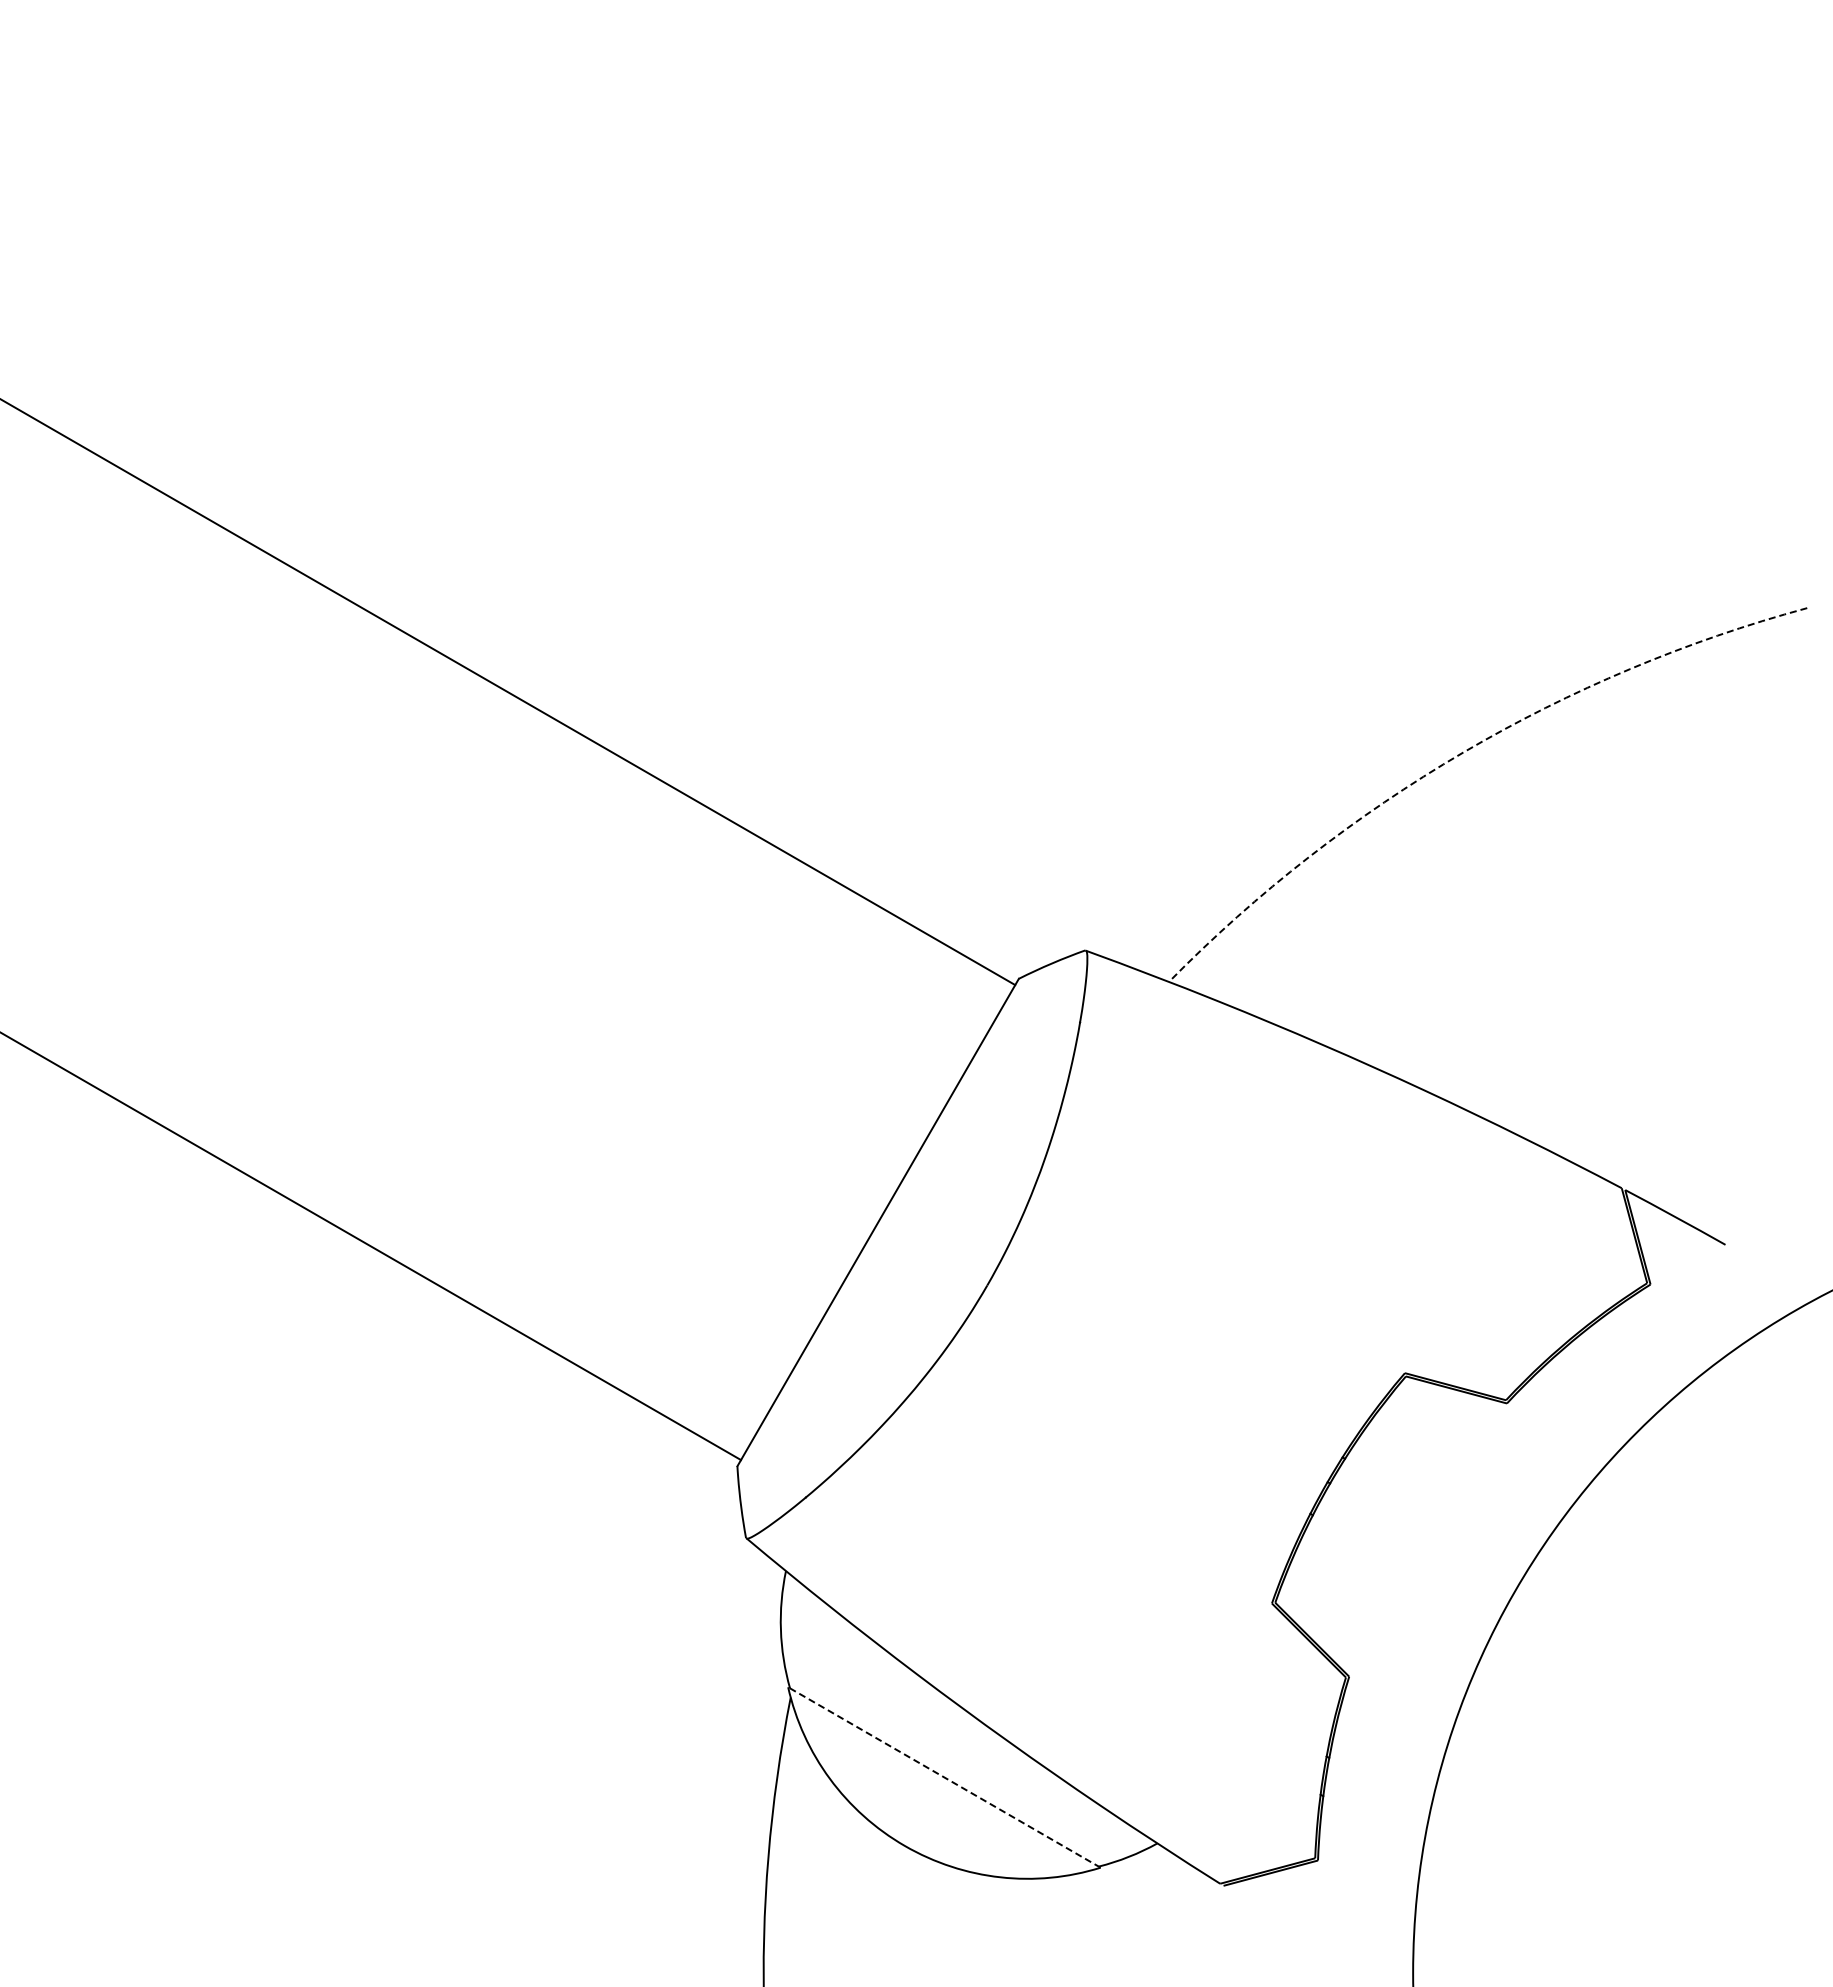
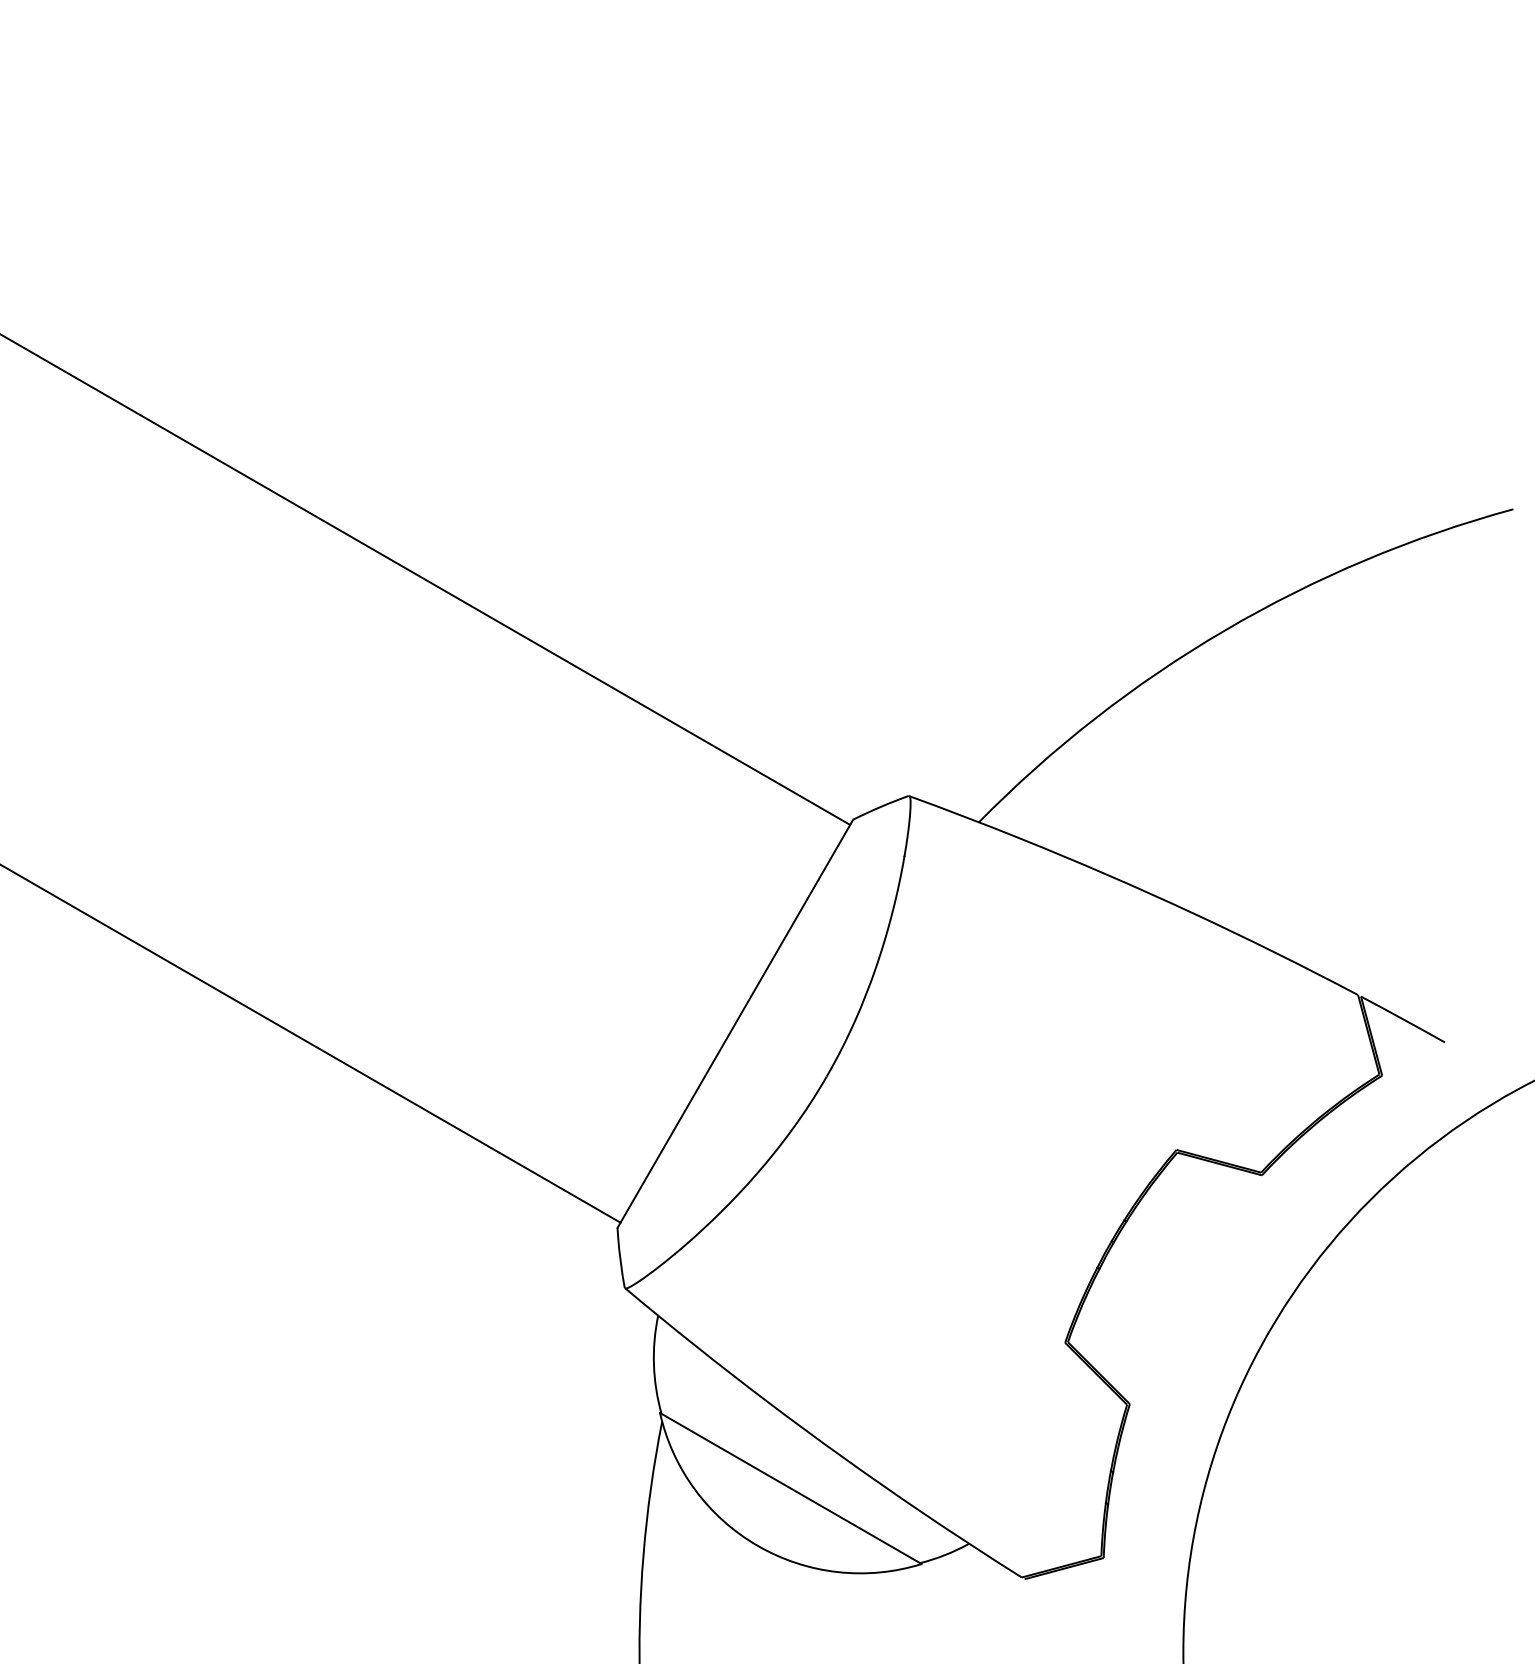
arc: (1463, 752) -> (1225, 630), dashed -> solid
line: (943, 1777) -> (790, 1488), dashed -> solid

